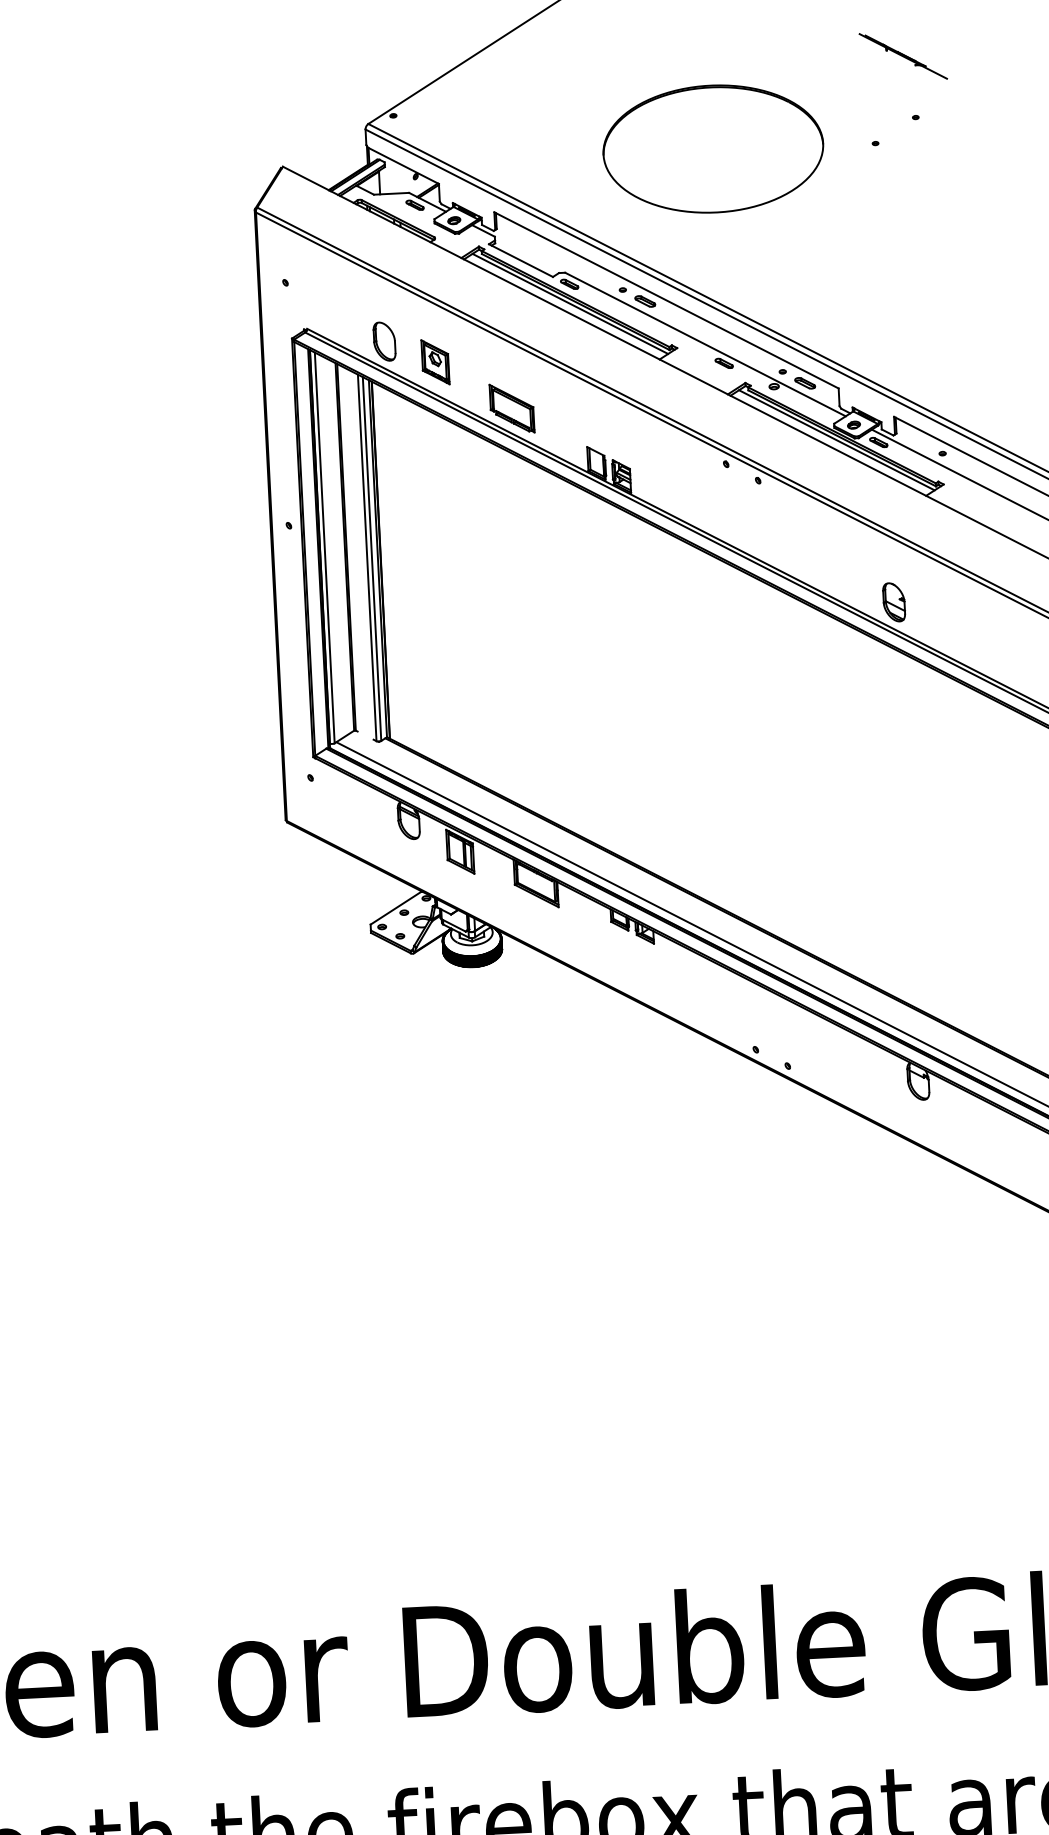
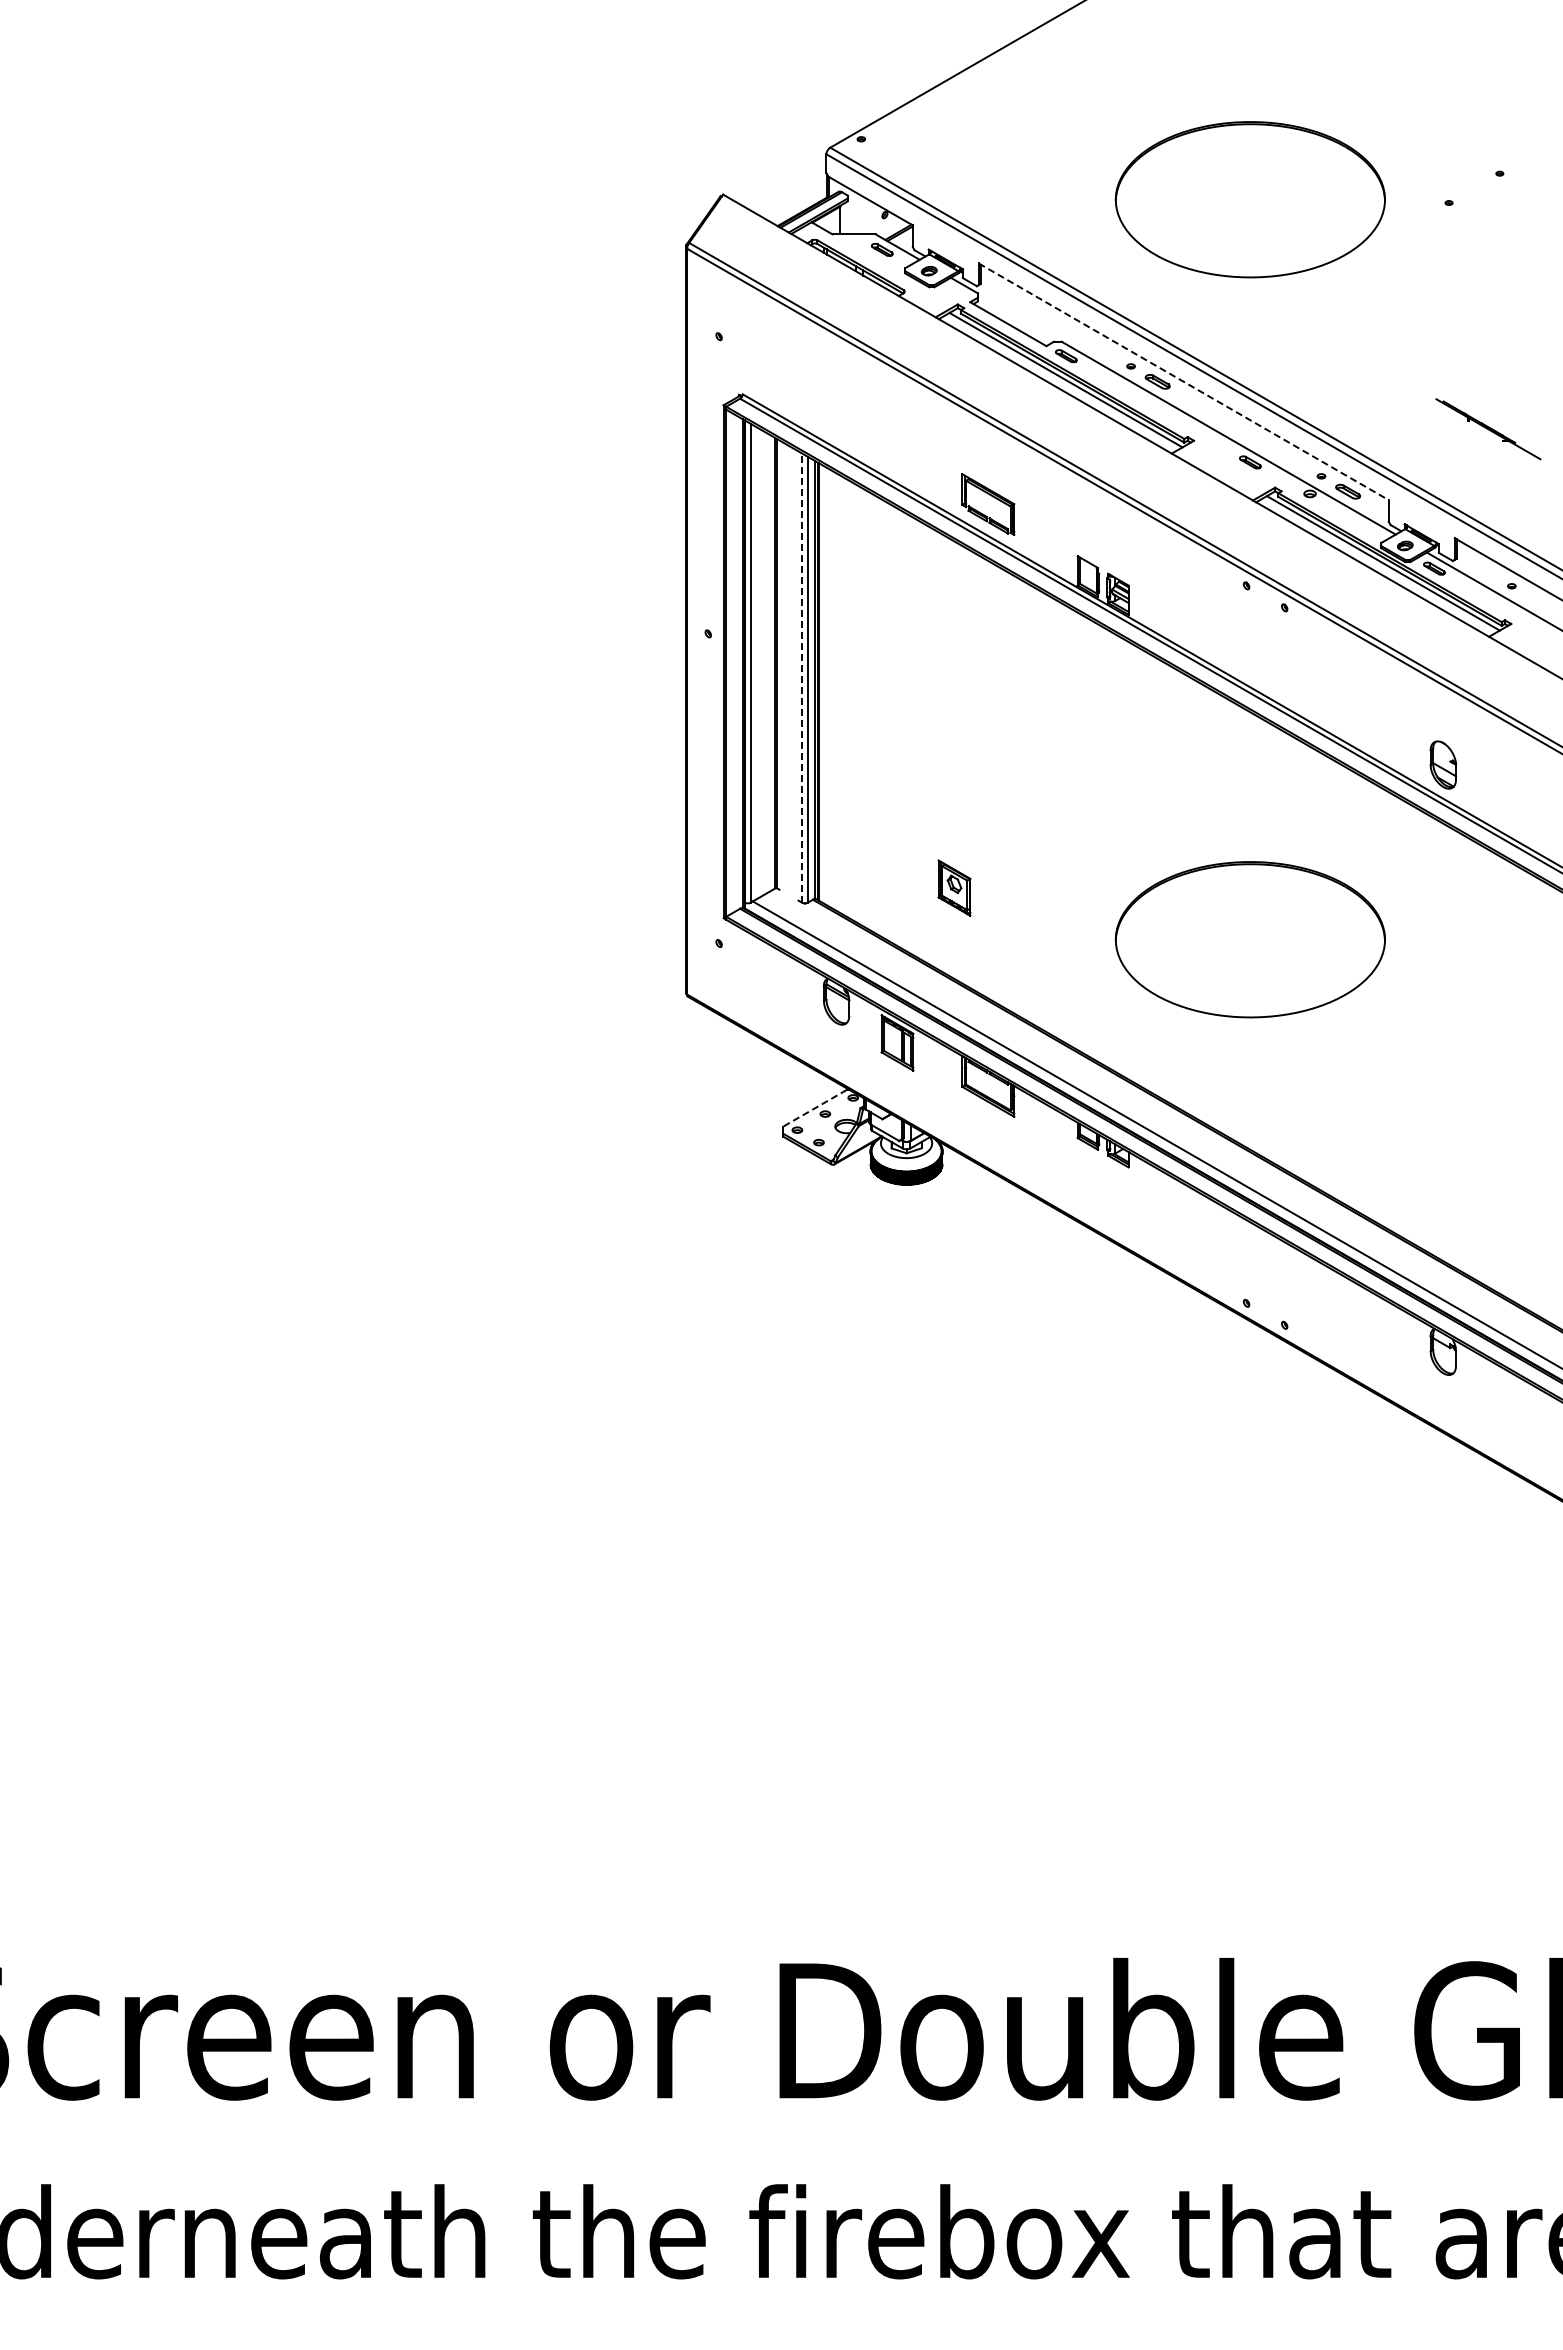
part: (903, 56) -> (1488, 429), moved
line: (666, 300) -> (1183, 381), solid -> dashed
part: (384, 341) -> (836, 414), removed
part: (435, 361) -> (954, 887), moved
line: (366, 558) -> (801, 678), solid -> dashed
part: (743, 752) -> (1249, 939), added
line: (396, 908) -> (815, 1108), solid -> dashed

